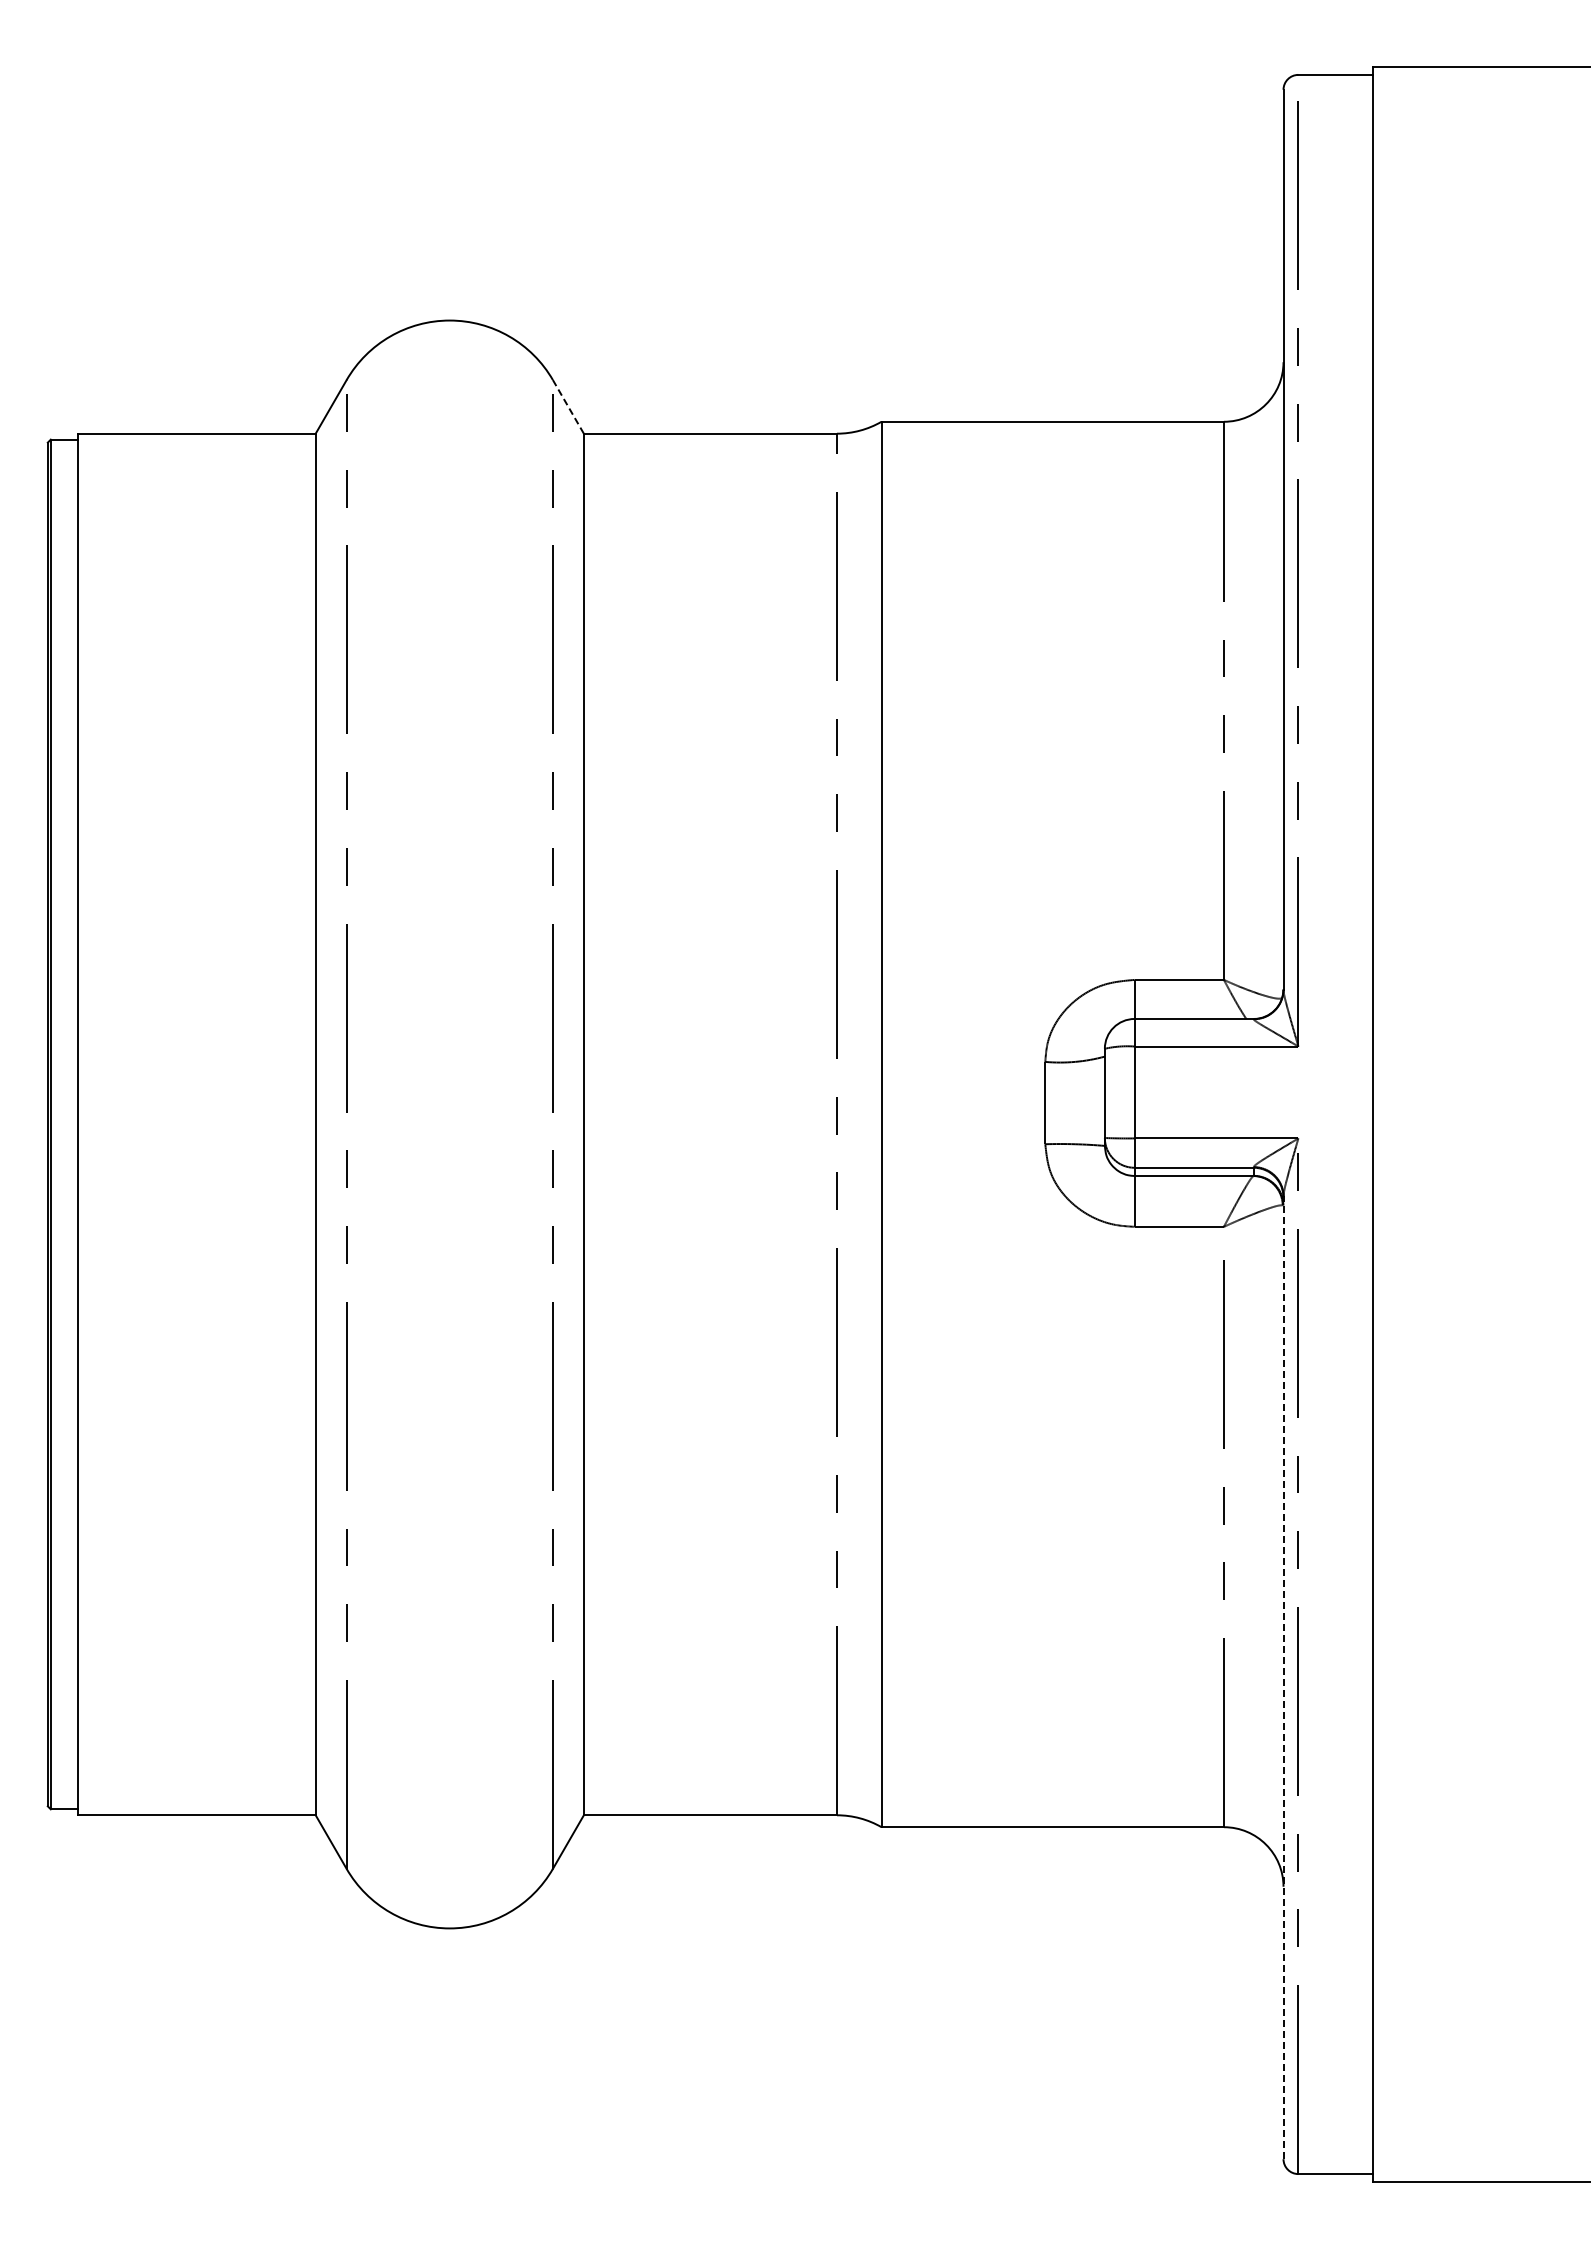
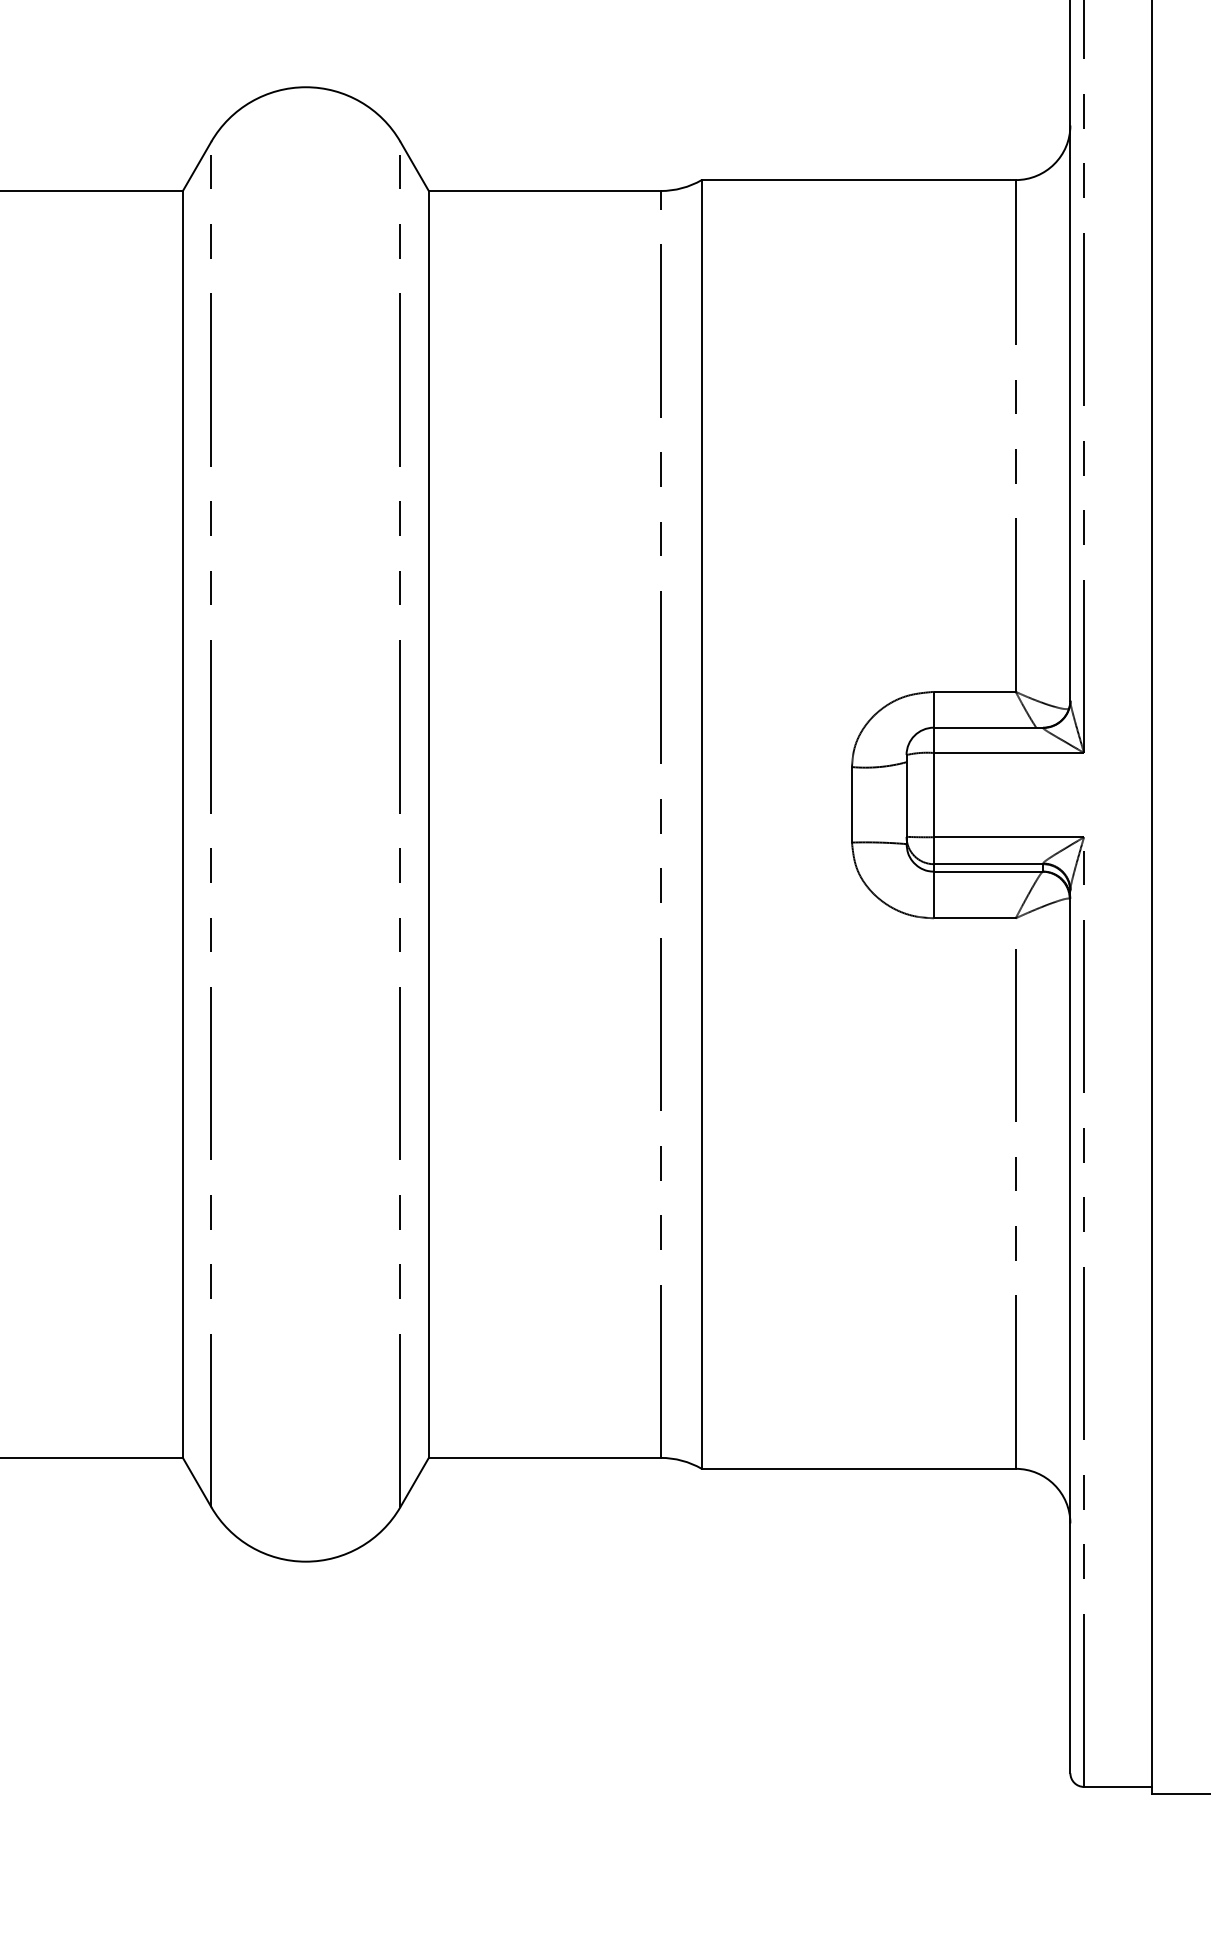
line: (568, 406) -> (414, 166), dashed -> solid
line: (1283, 1677) -> (1070, 1331), dashed -> solid

